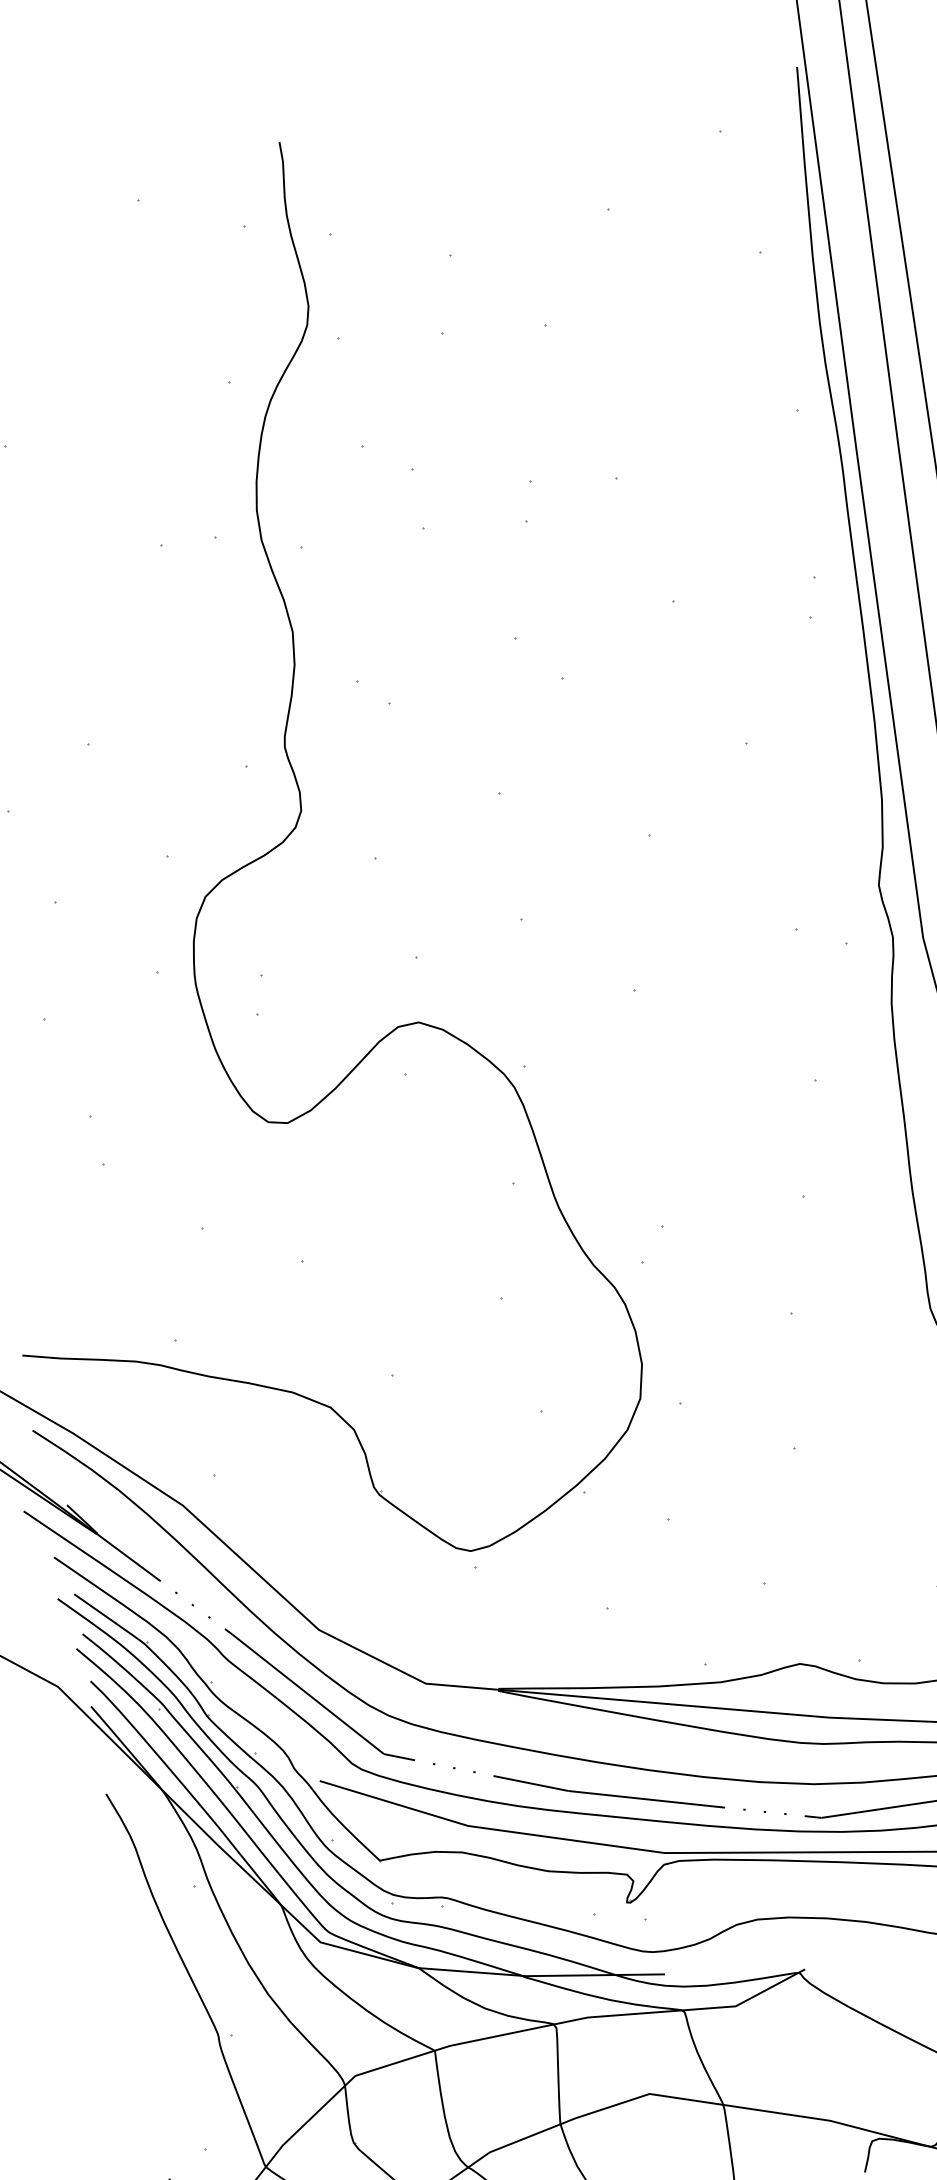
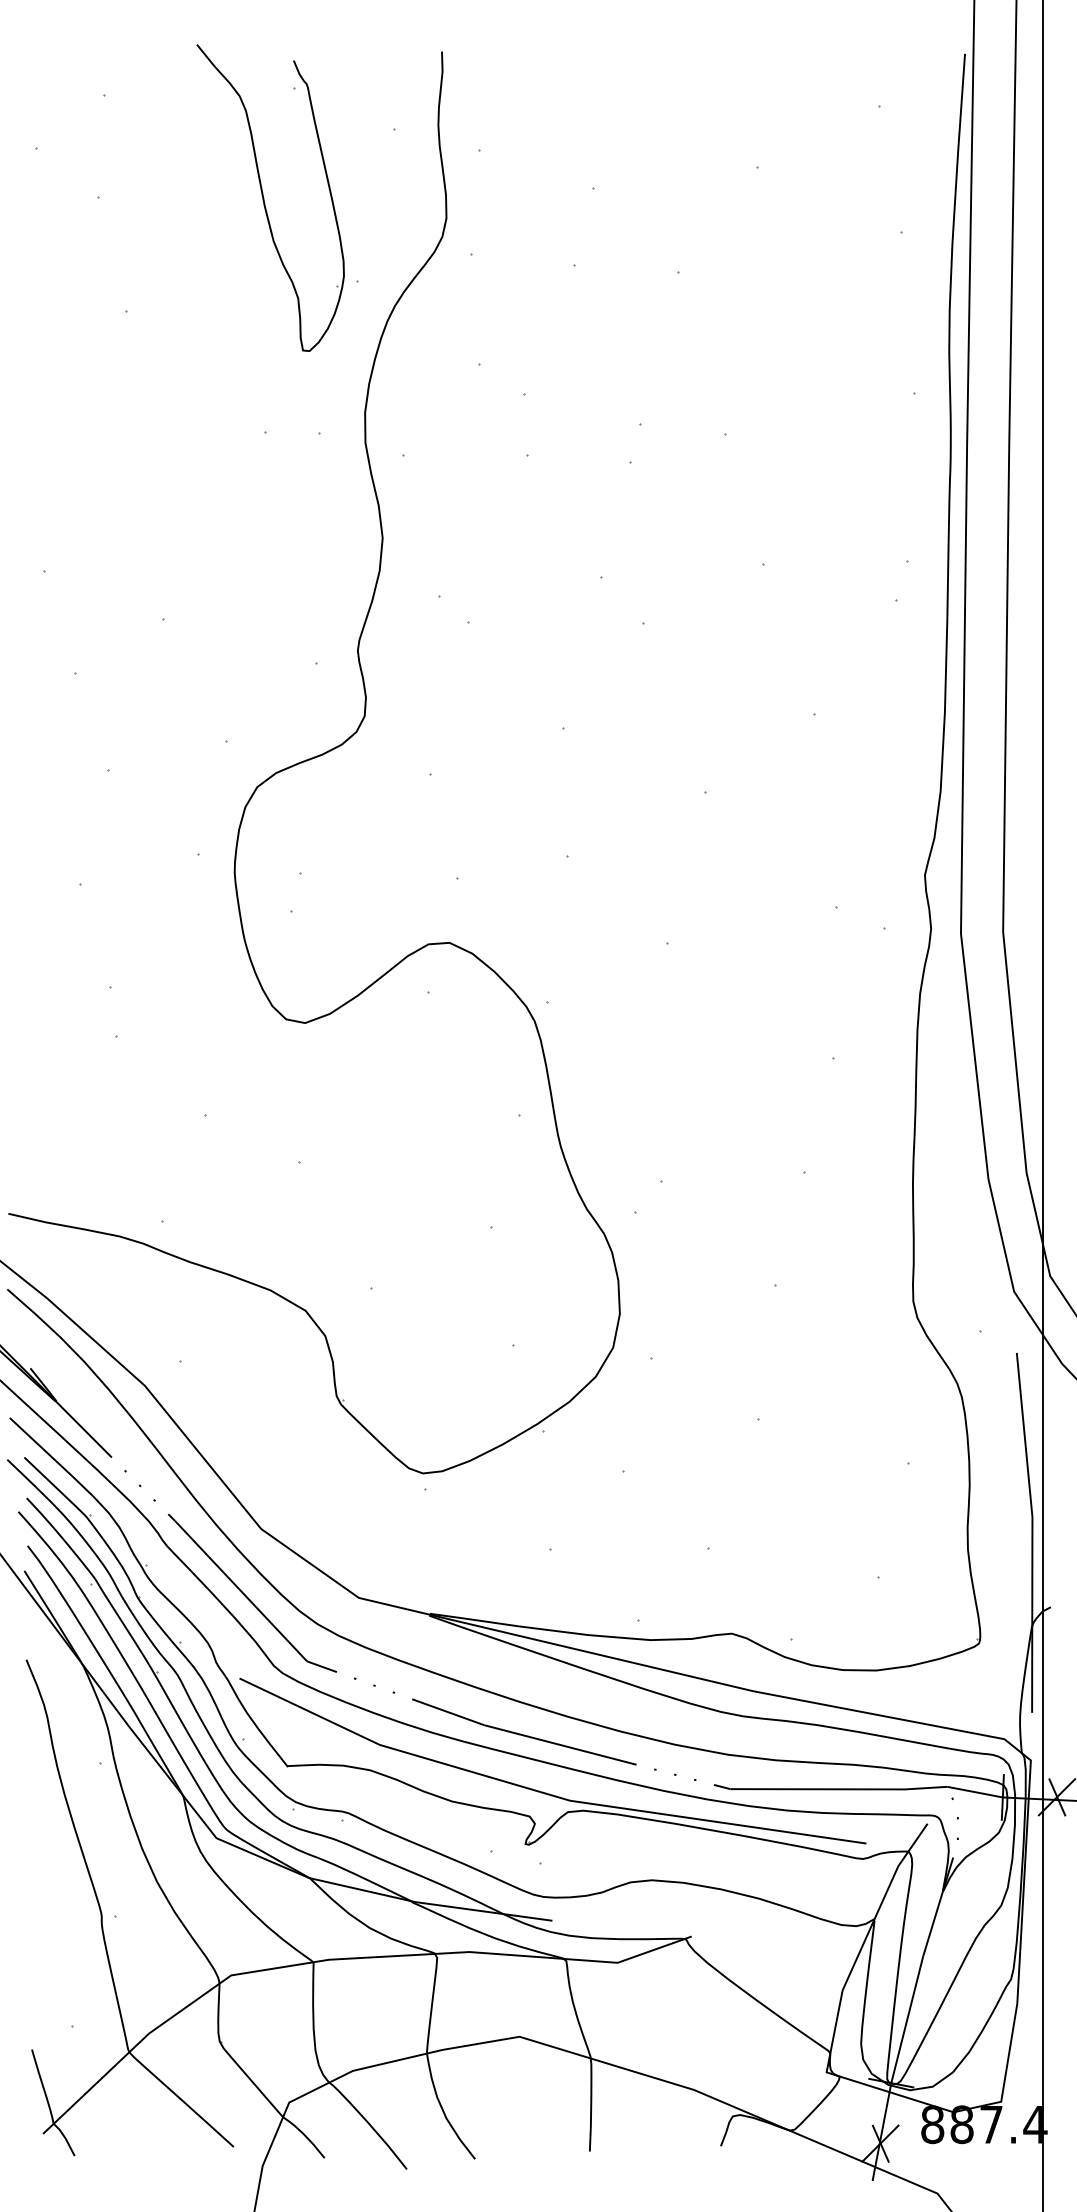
part: (125, 313) -> (264, 198), added

